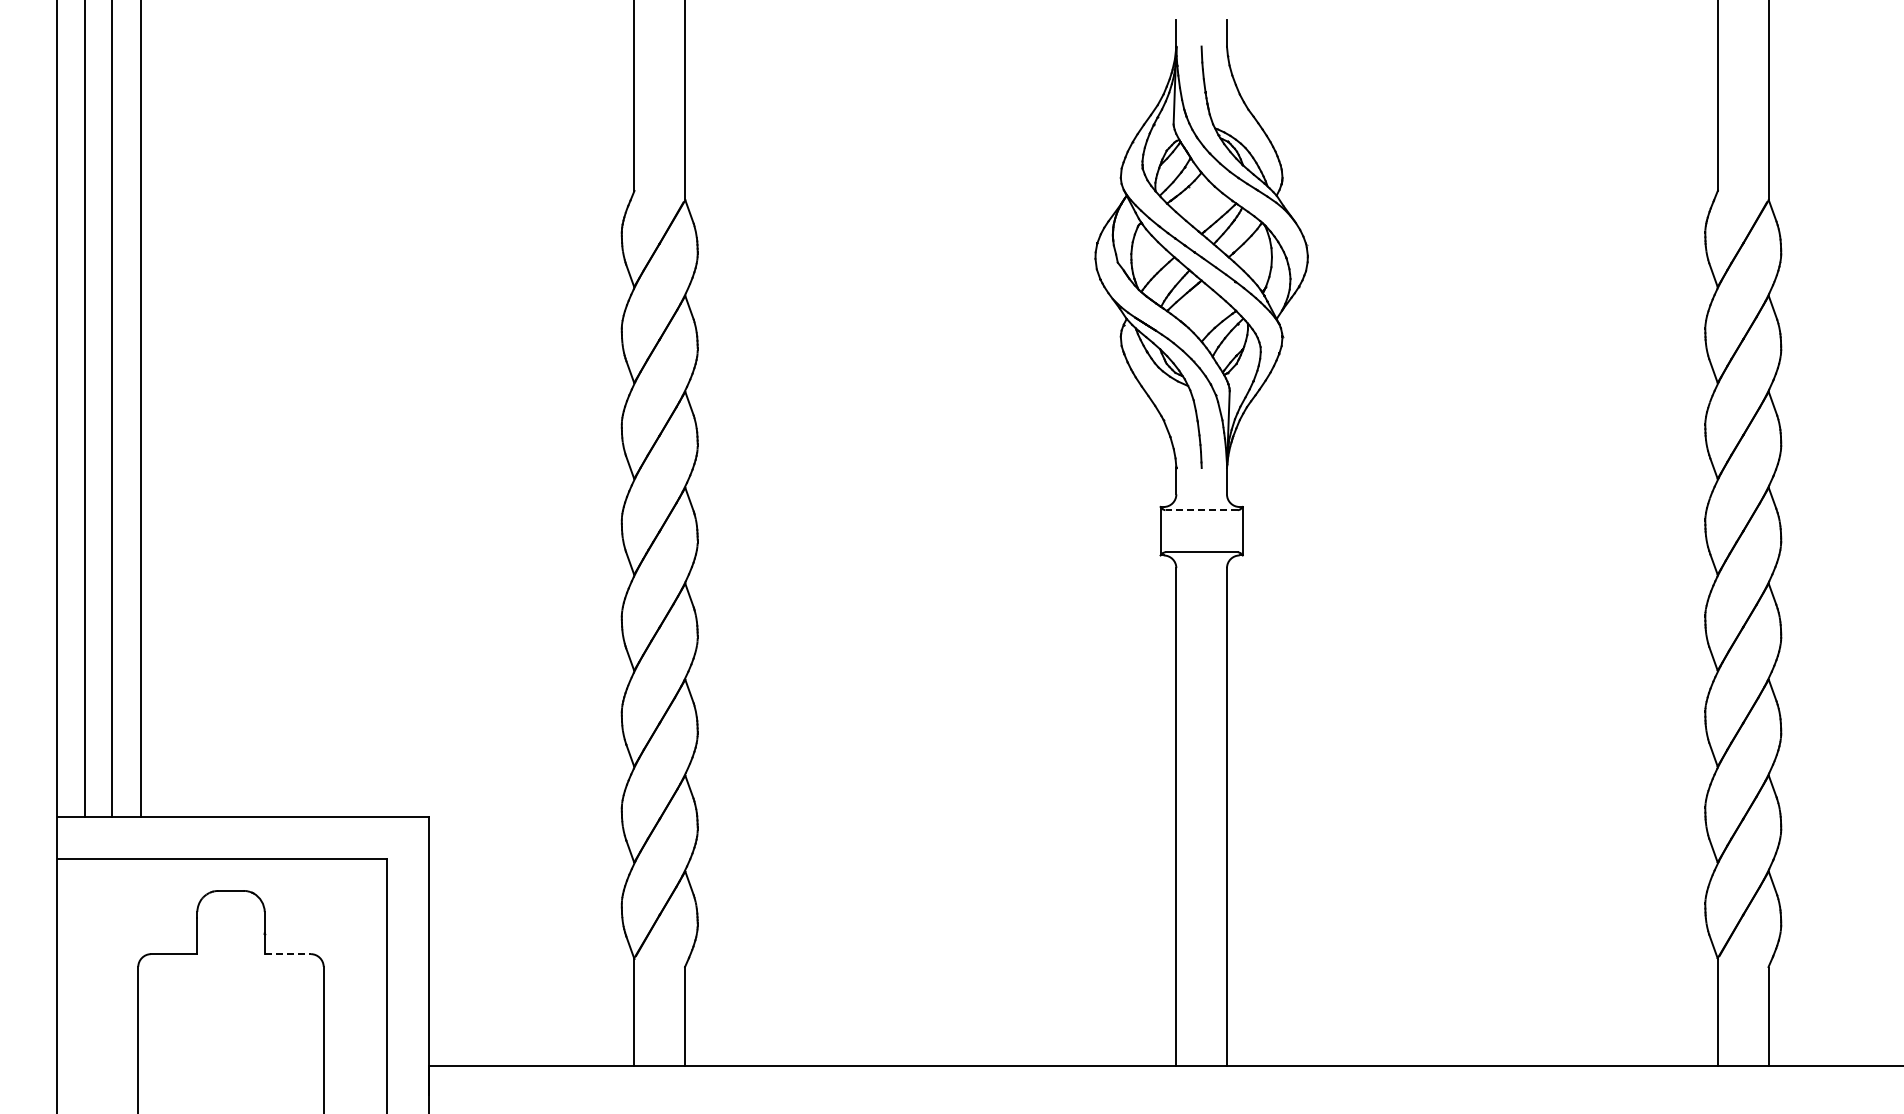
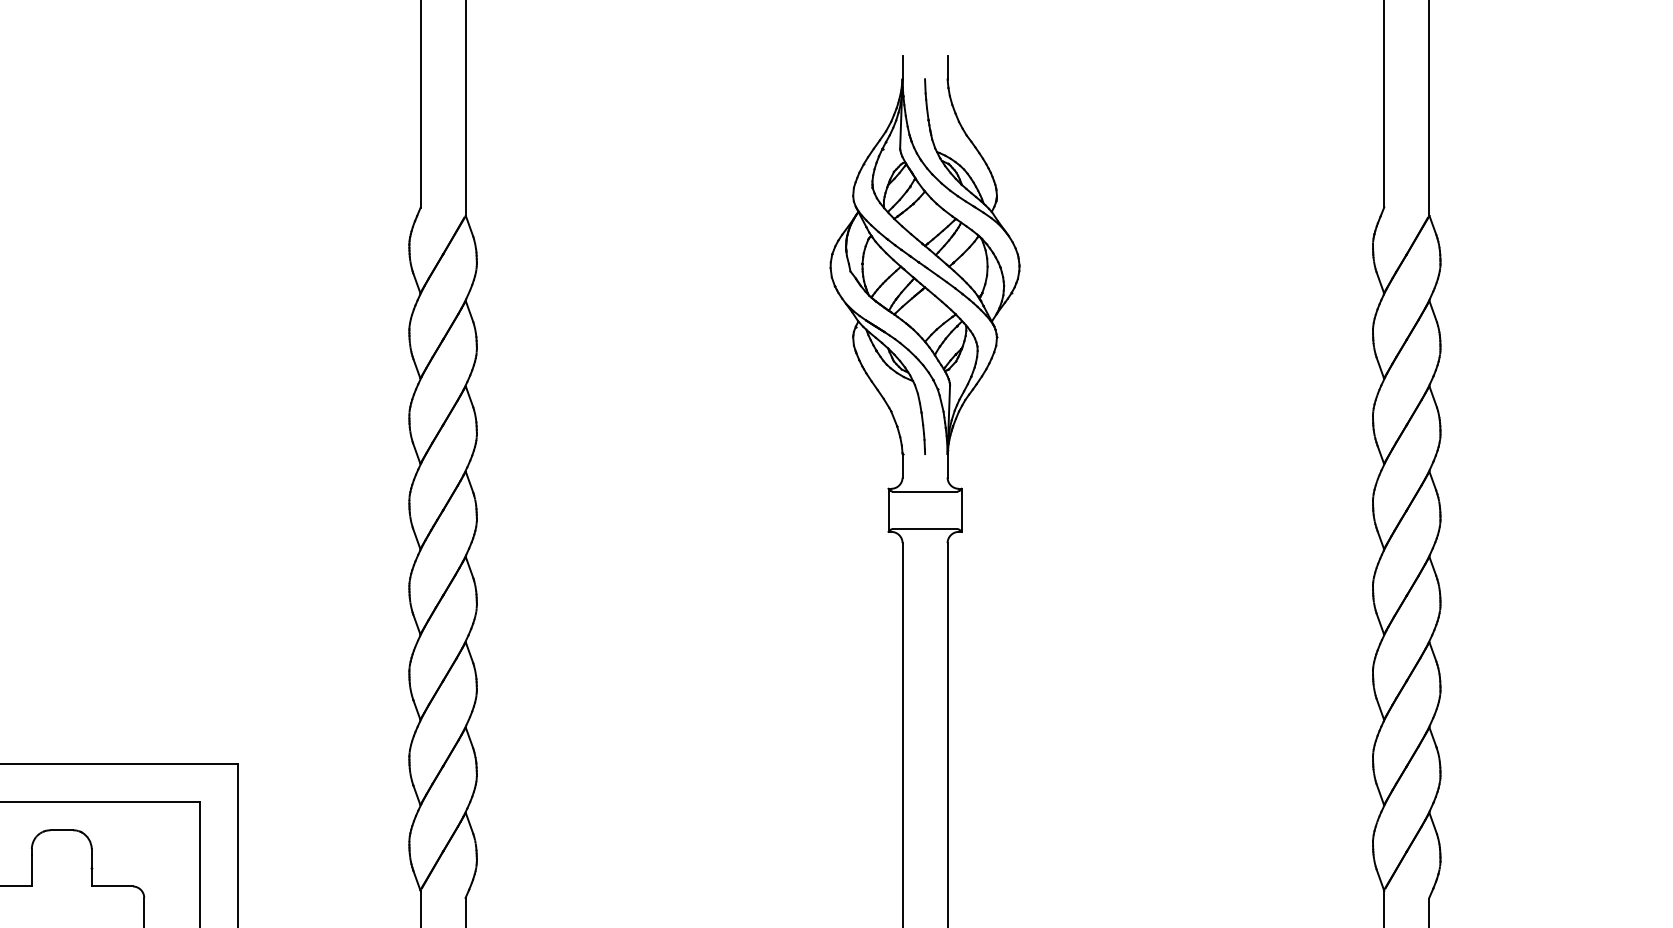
line: (1201, 510) -> (924, 491), dashed -> solid
line: (288, 954) -> (112, 886), dashed -> solid

